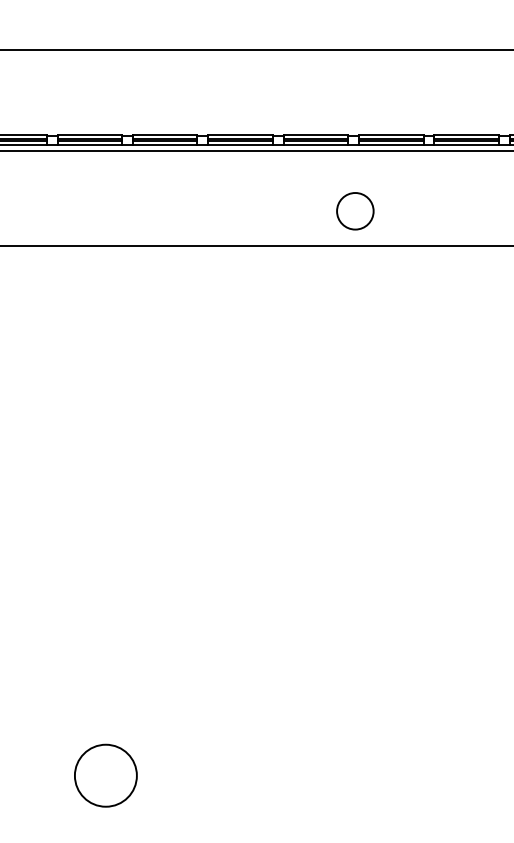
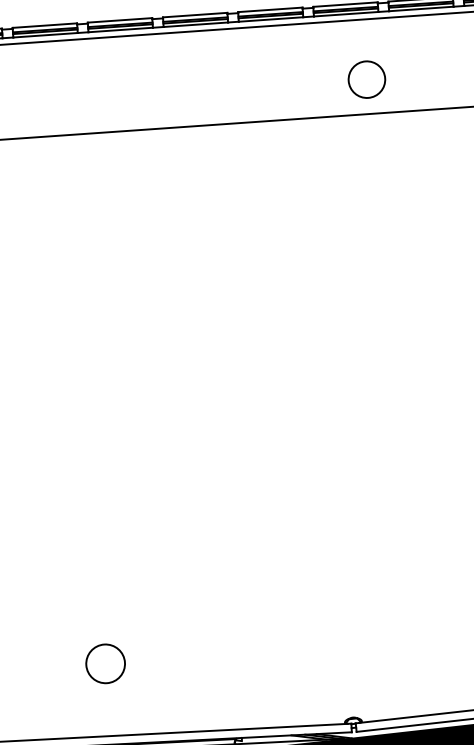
circle: (355, 211) -> (367, 79), moved
circle: (105, 775) -> (105, 663), size x0.62

